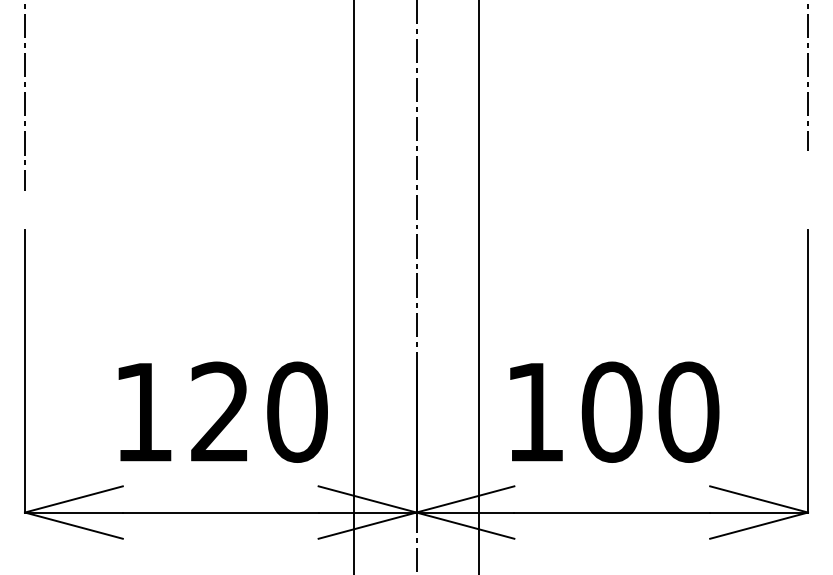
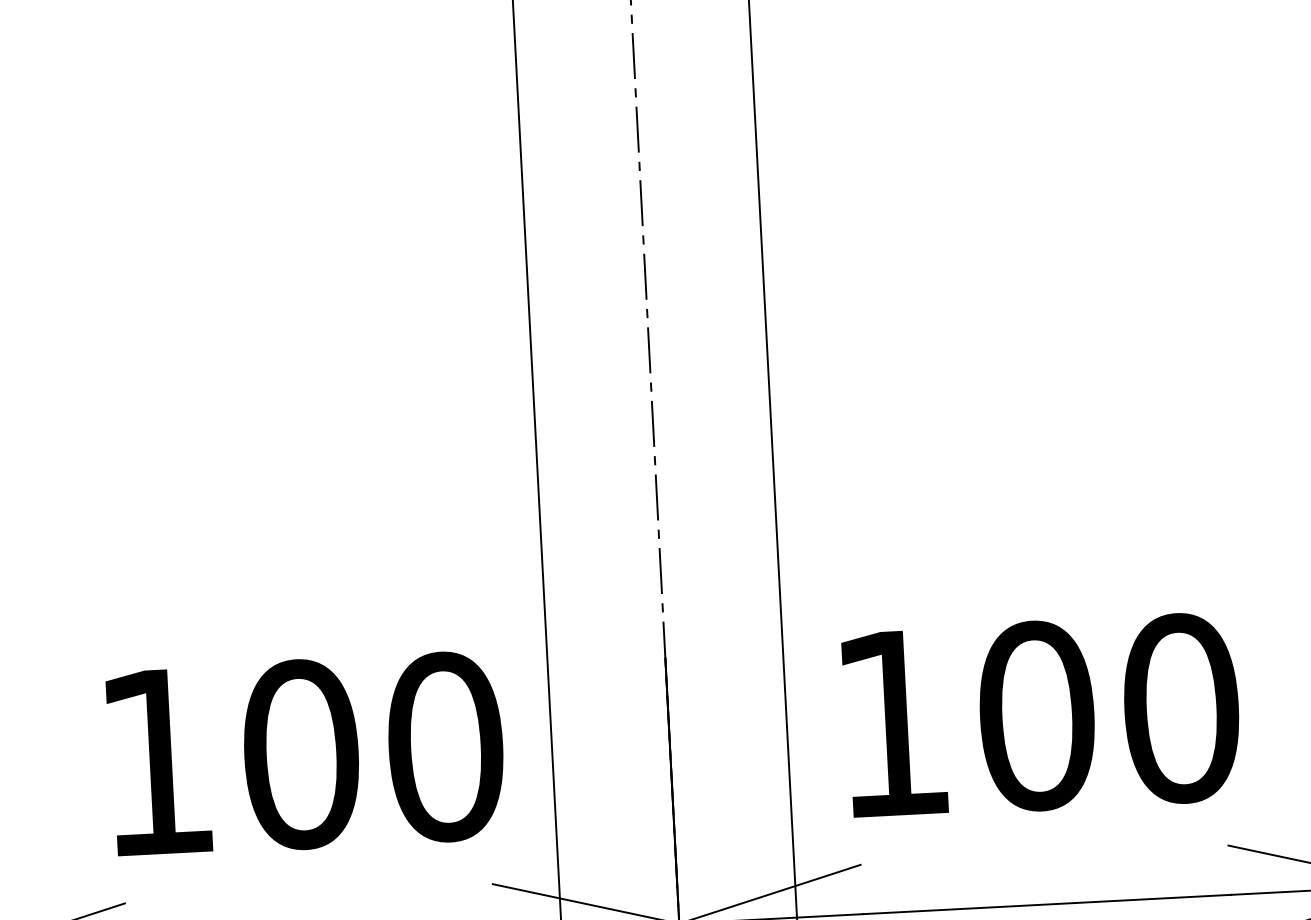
text: (220, 411) -> (301, 753), 120 -> 100

